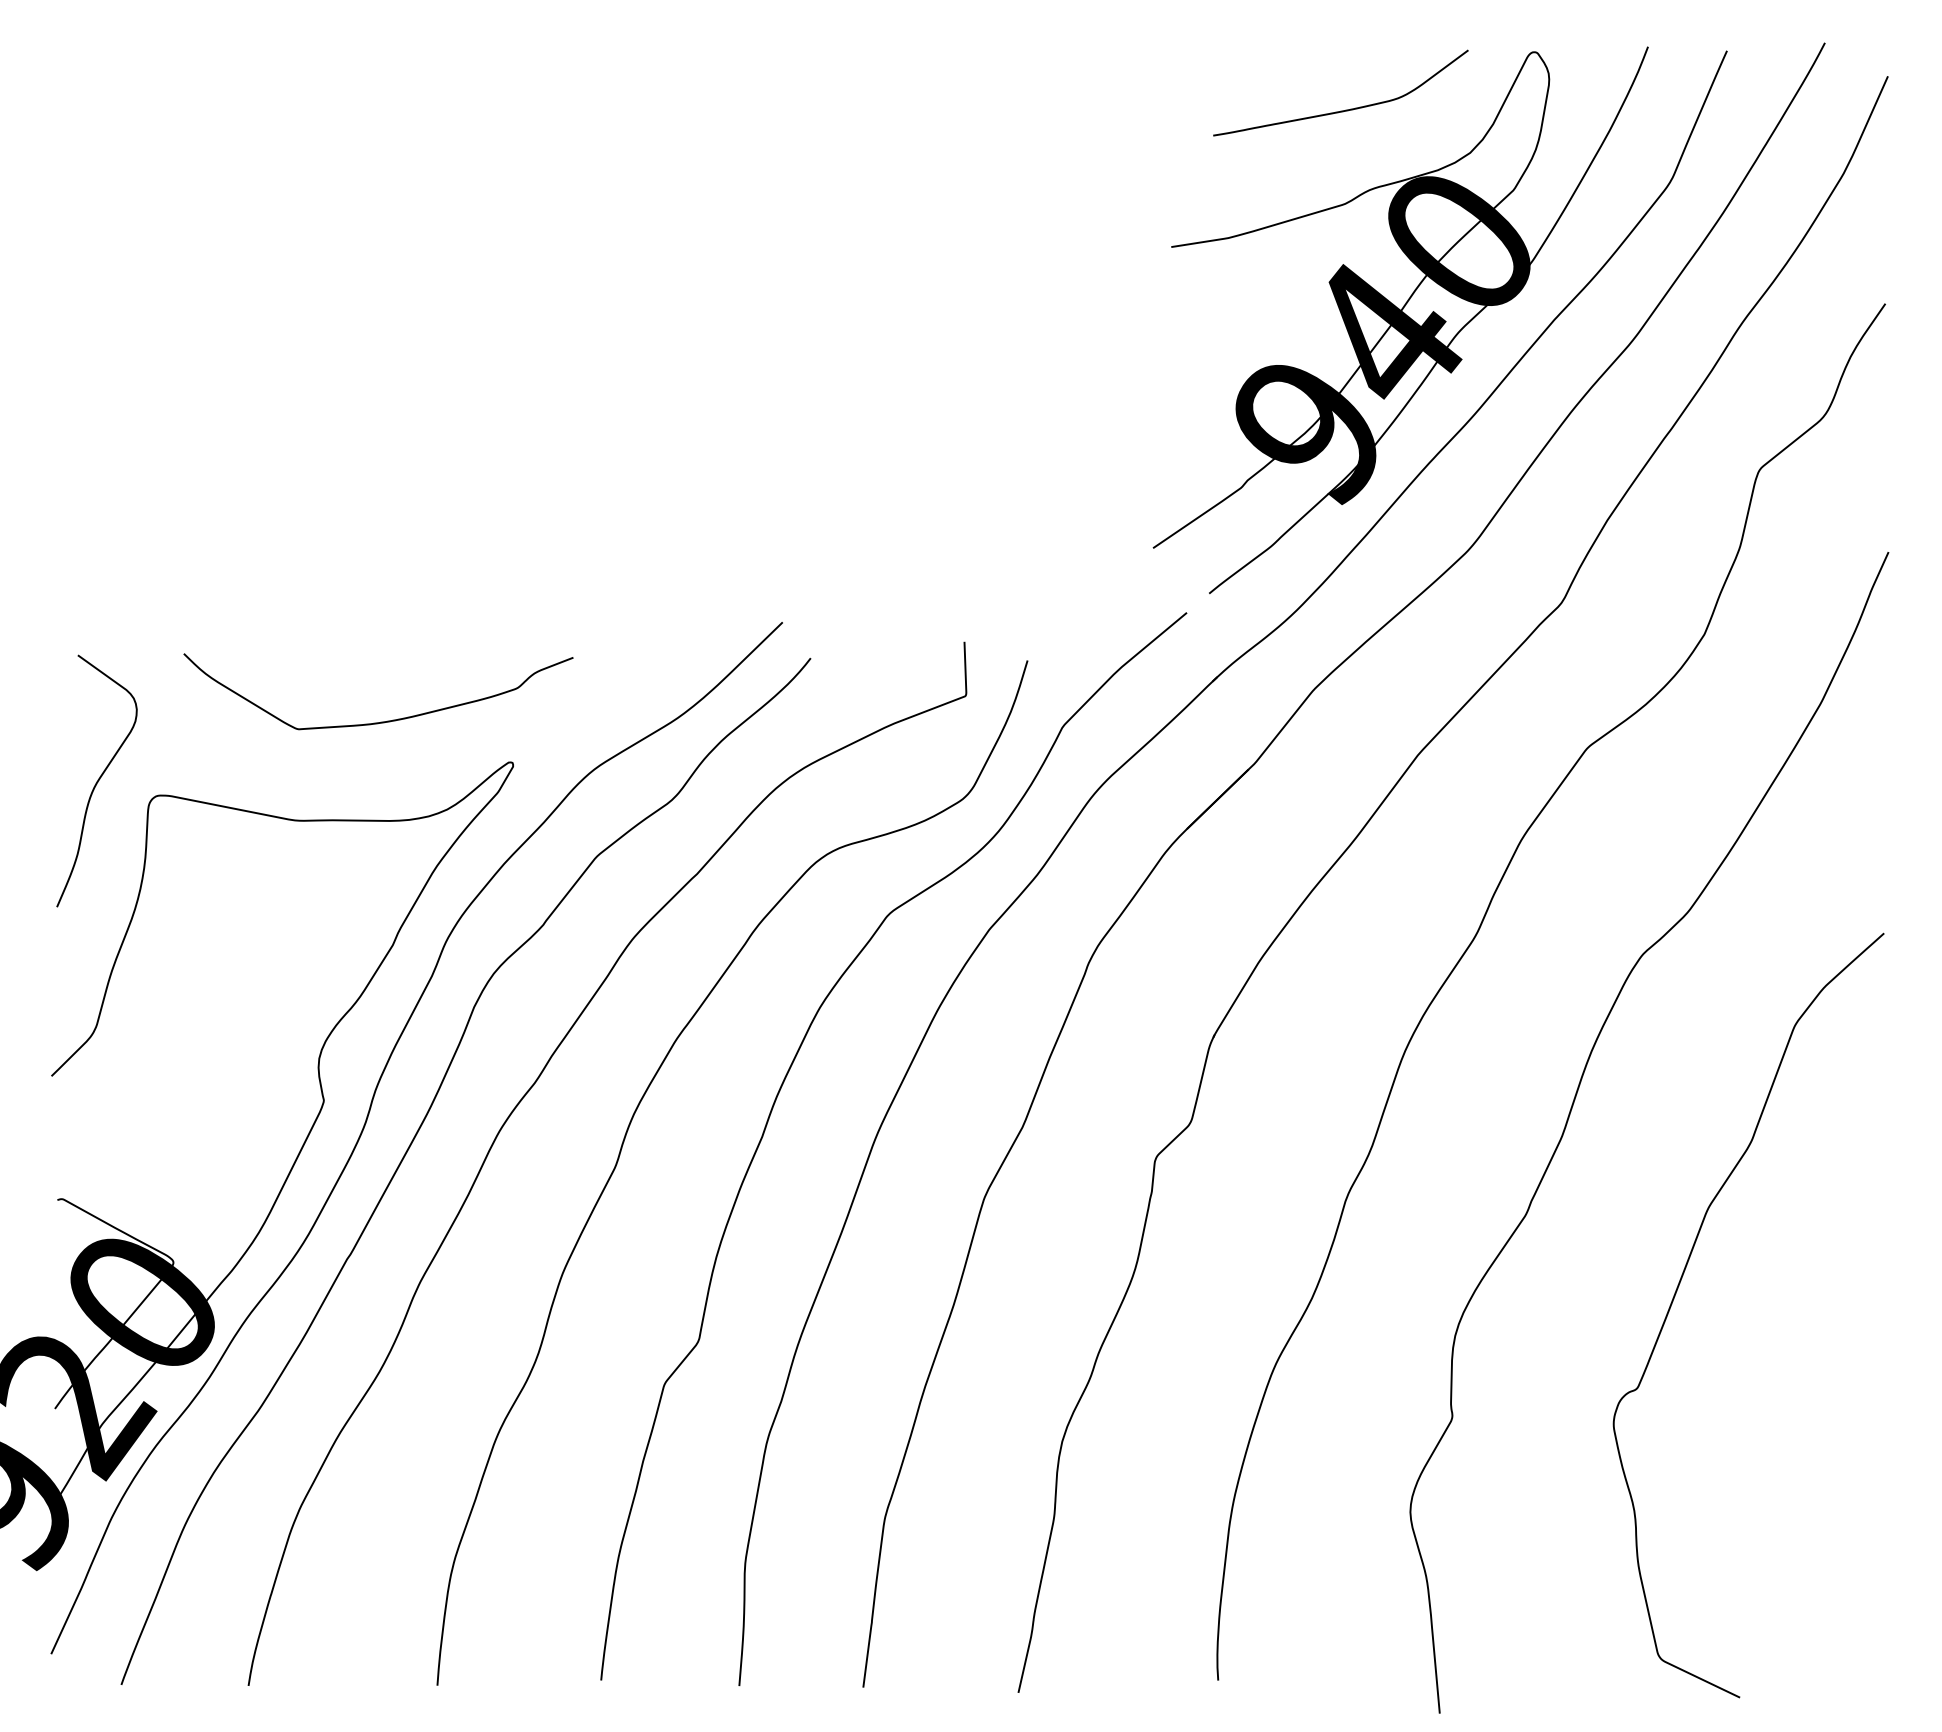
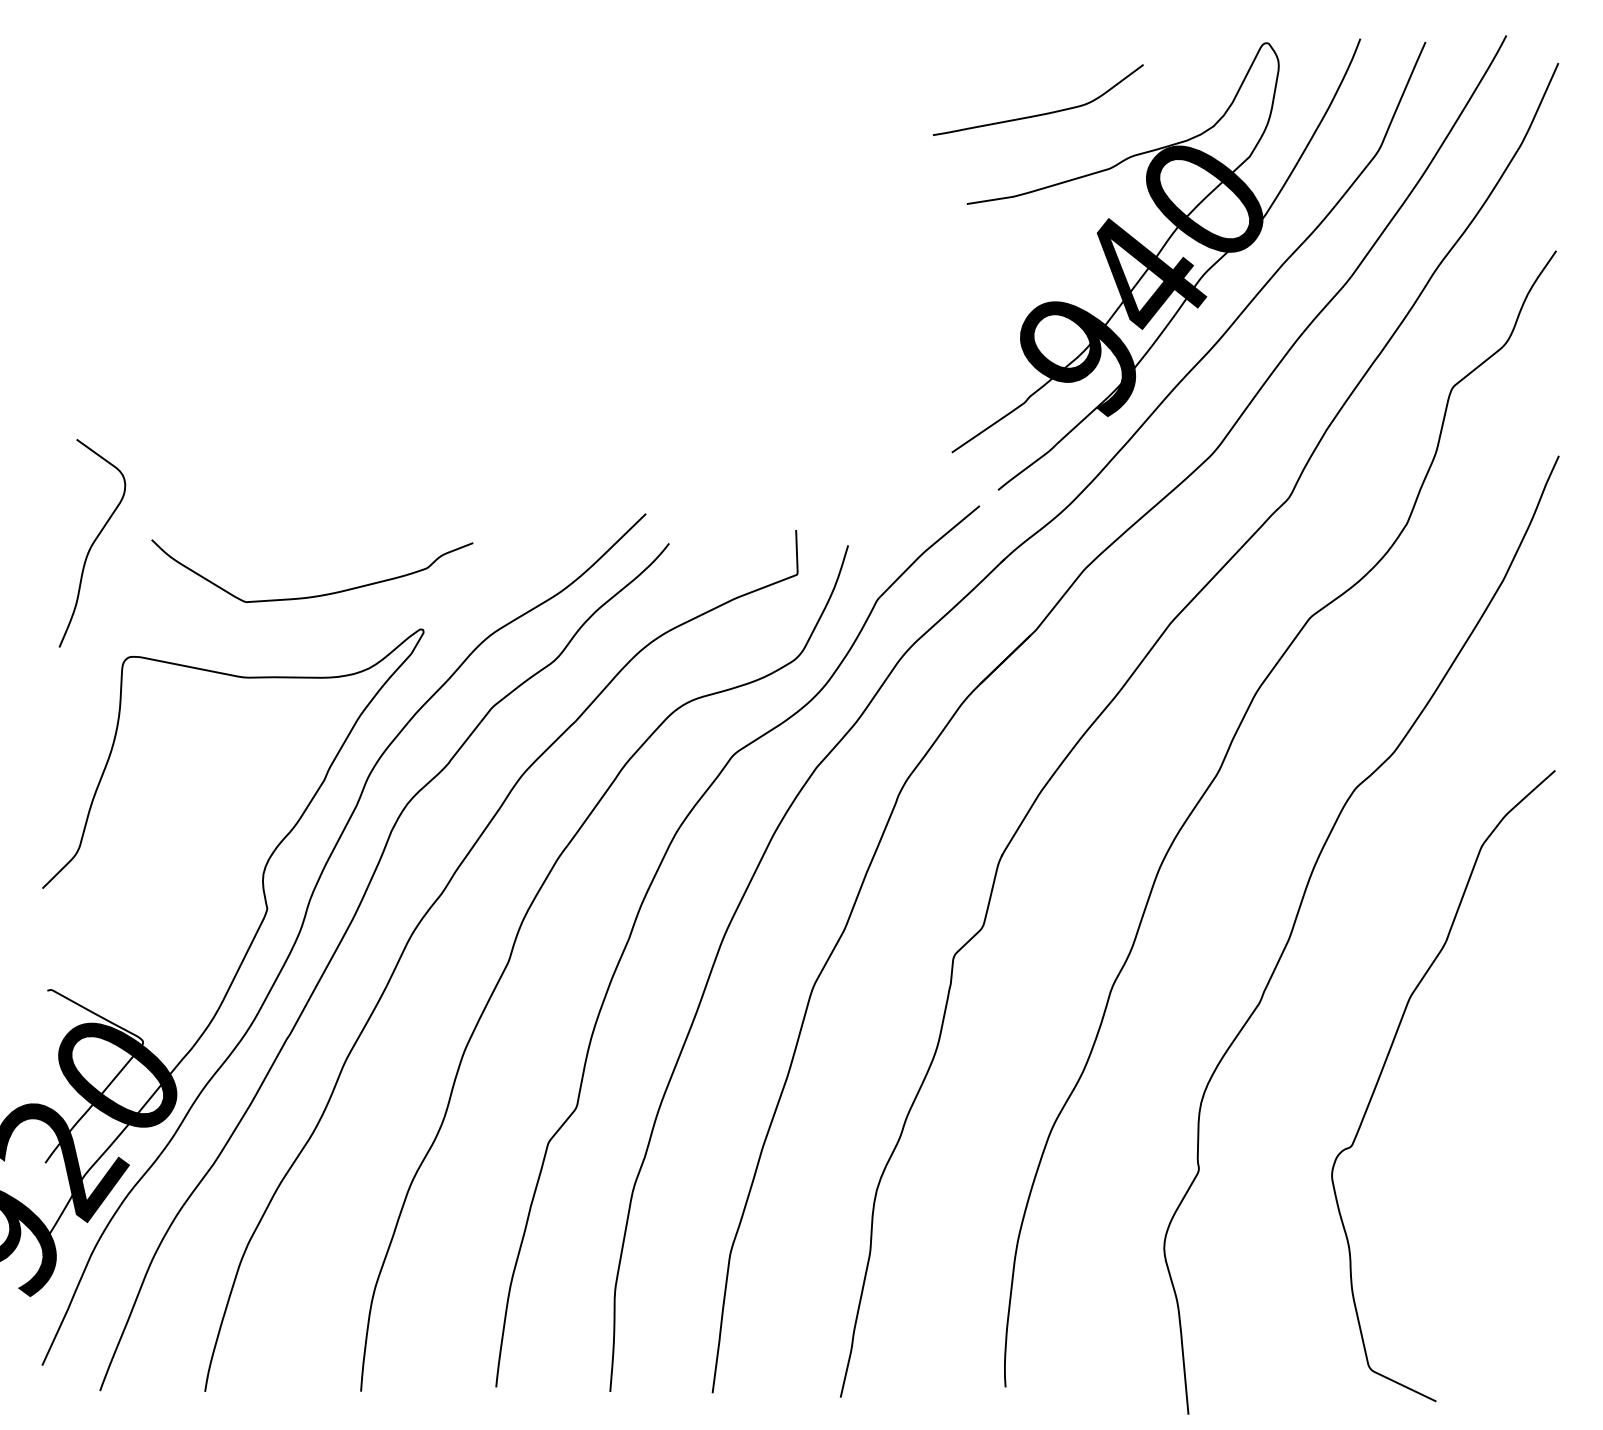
curve: (1345, 109) -> (1042, 113), moved
curve: (97, 780) -> (92, 542), moved

